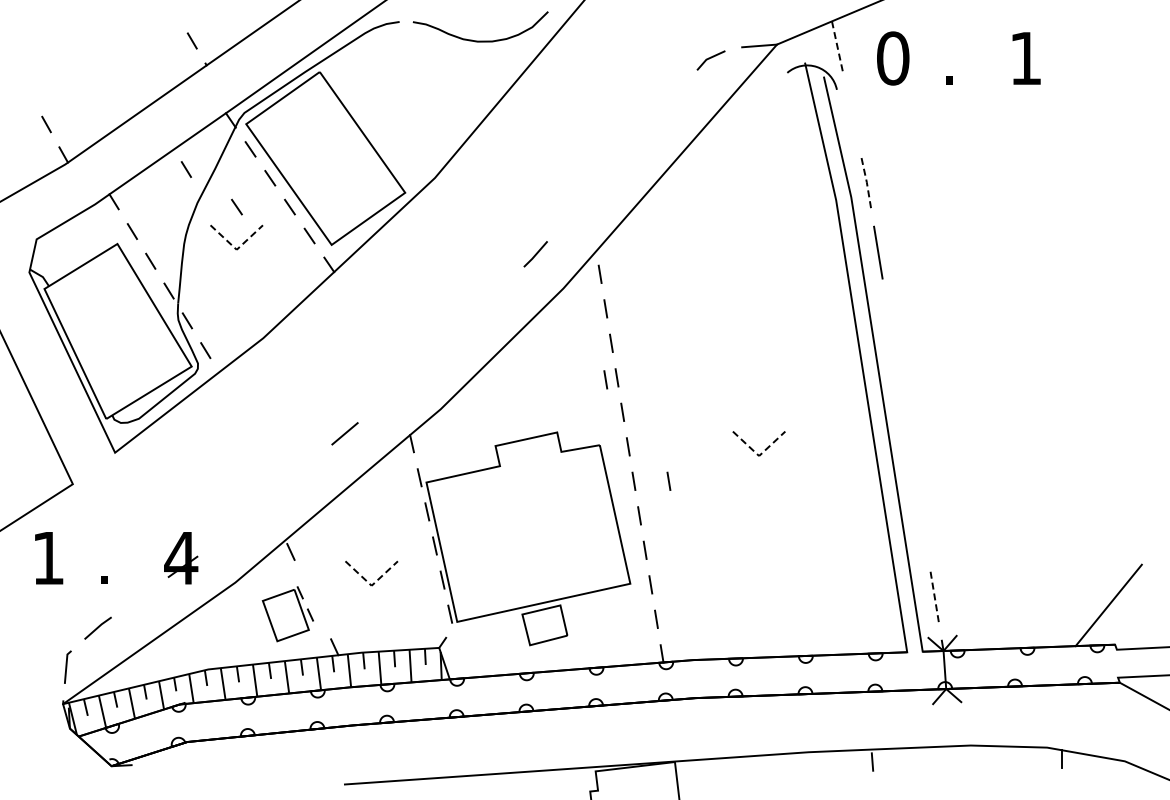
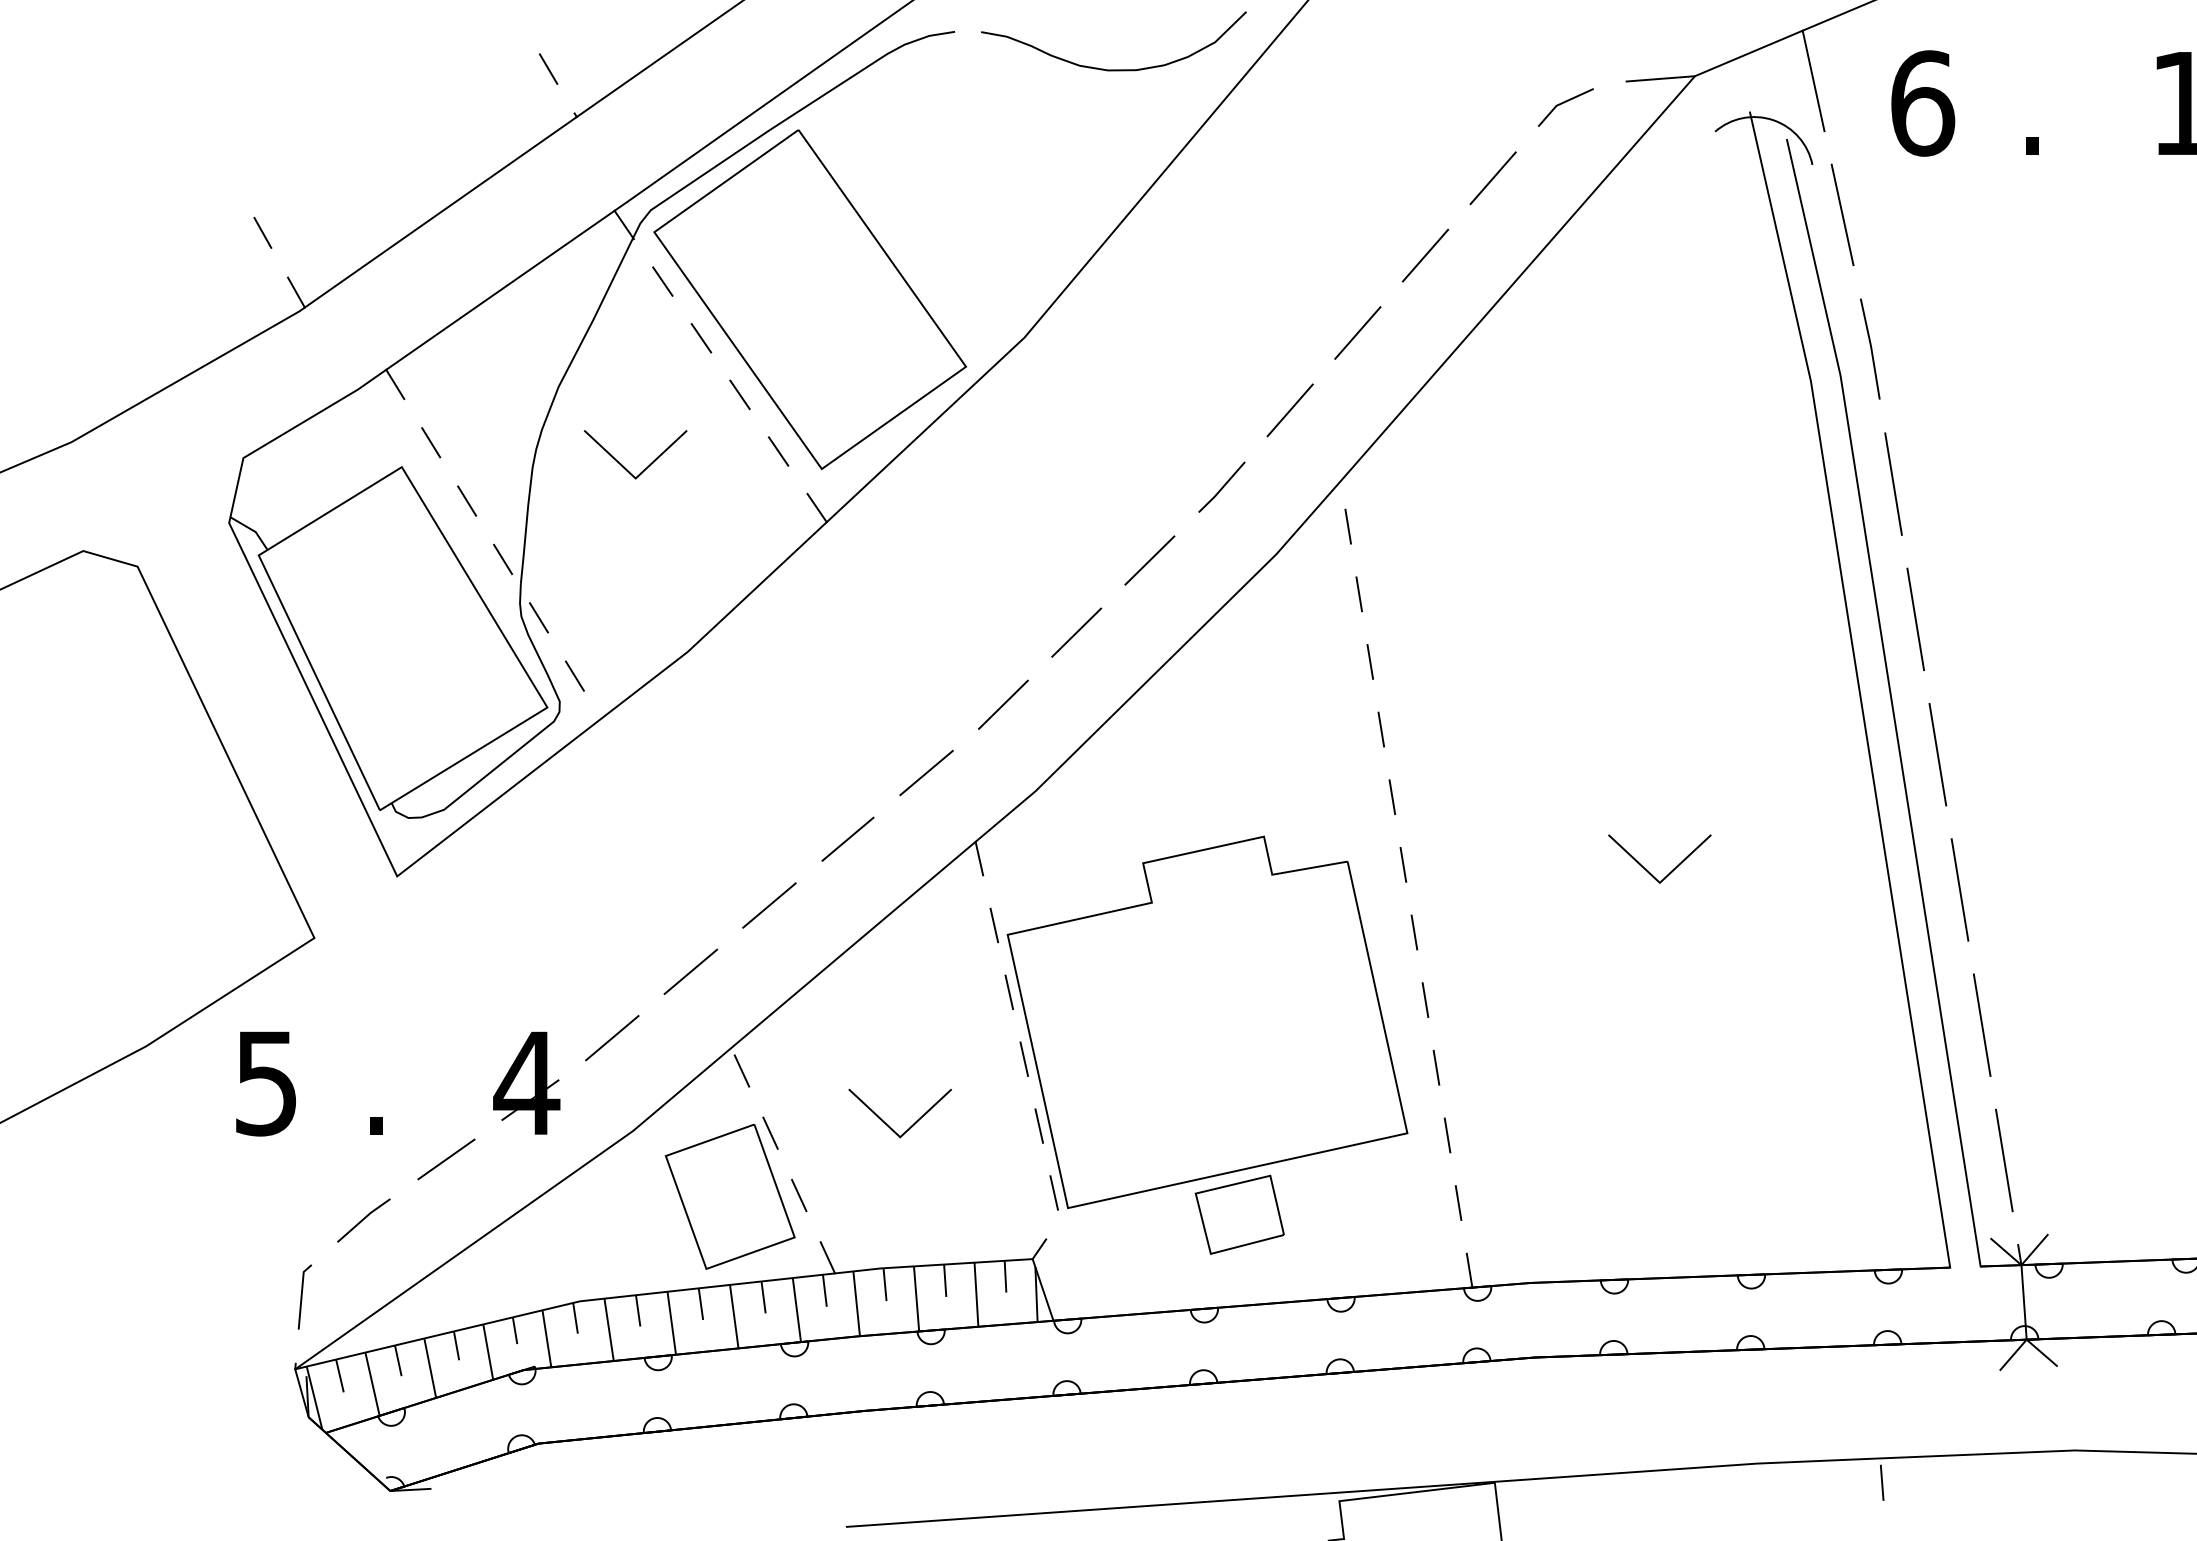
line: (837, 47) -> (1813, 81), dashed -> solid
text: (893, 58) -> (1923, 103), 0 -> 6
line: (673, 96) -> (1491, 177), added
line: (851, 114) -> (1840, 213), added
line: (639, 135) -> (1425, 254), added
line: (185, 169) -> (535, 321), removed
line: (604, 175) -> (1356, 332), added
line: (866, 183) -> (1870, 348), dashed -> solid
line: (236, 206) -> (635, 393), removed
line: (570, 214) -> (1290, 409), added
line: (236, 249) -> (635, 477), dashed -> solid
line: (498, 291) -> (1148, 560), added
line: (889, 321) -> (1915, 619), added
line: (461, 328) -> (1076, 632), added
line: (423, 364) -> (1001, 703), added
line: (605, 379) -> (1358, 732), removed
line: (900, 390) -> (1937, 754), added
line: (384, 399) -> (925, 772), added
line: (759, 456) -> (1660, 883), dashed -> solid
line: (911, 459) -> (1958, 889), added
line: (304, 467) -> (768, 905), added
line: (668, 480) -> (1482, 930), removed
line: (264, 501) -> (690, 972), added
line: (923, 528) -> (1982, 1024), added
line: (224, 534) -> (611, 1036), added
text: (48, 558) -> (266, 1083), 1 -> 5
line: (371, 585) -> (899, 1136), dashed -> solid
line: (139, 597) -> (445, 1160), added
line: (934, 598) -> (2003, 1162), dashed -> solid
part: (287, 613) -> (735, 1191), size x1.43

